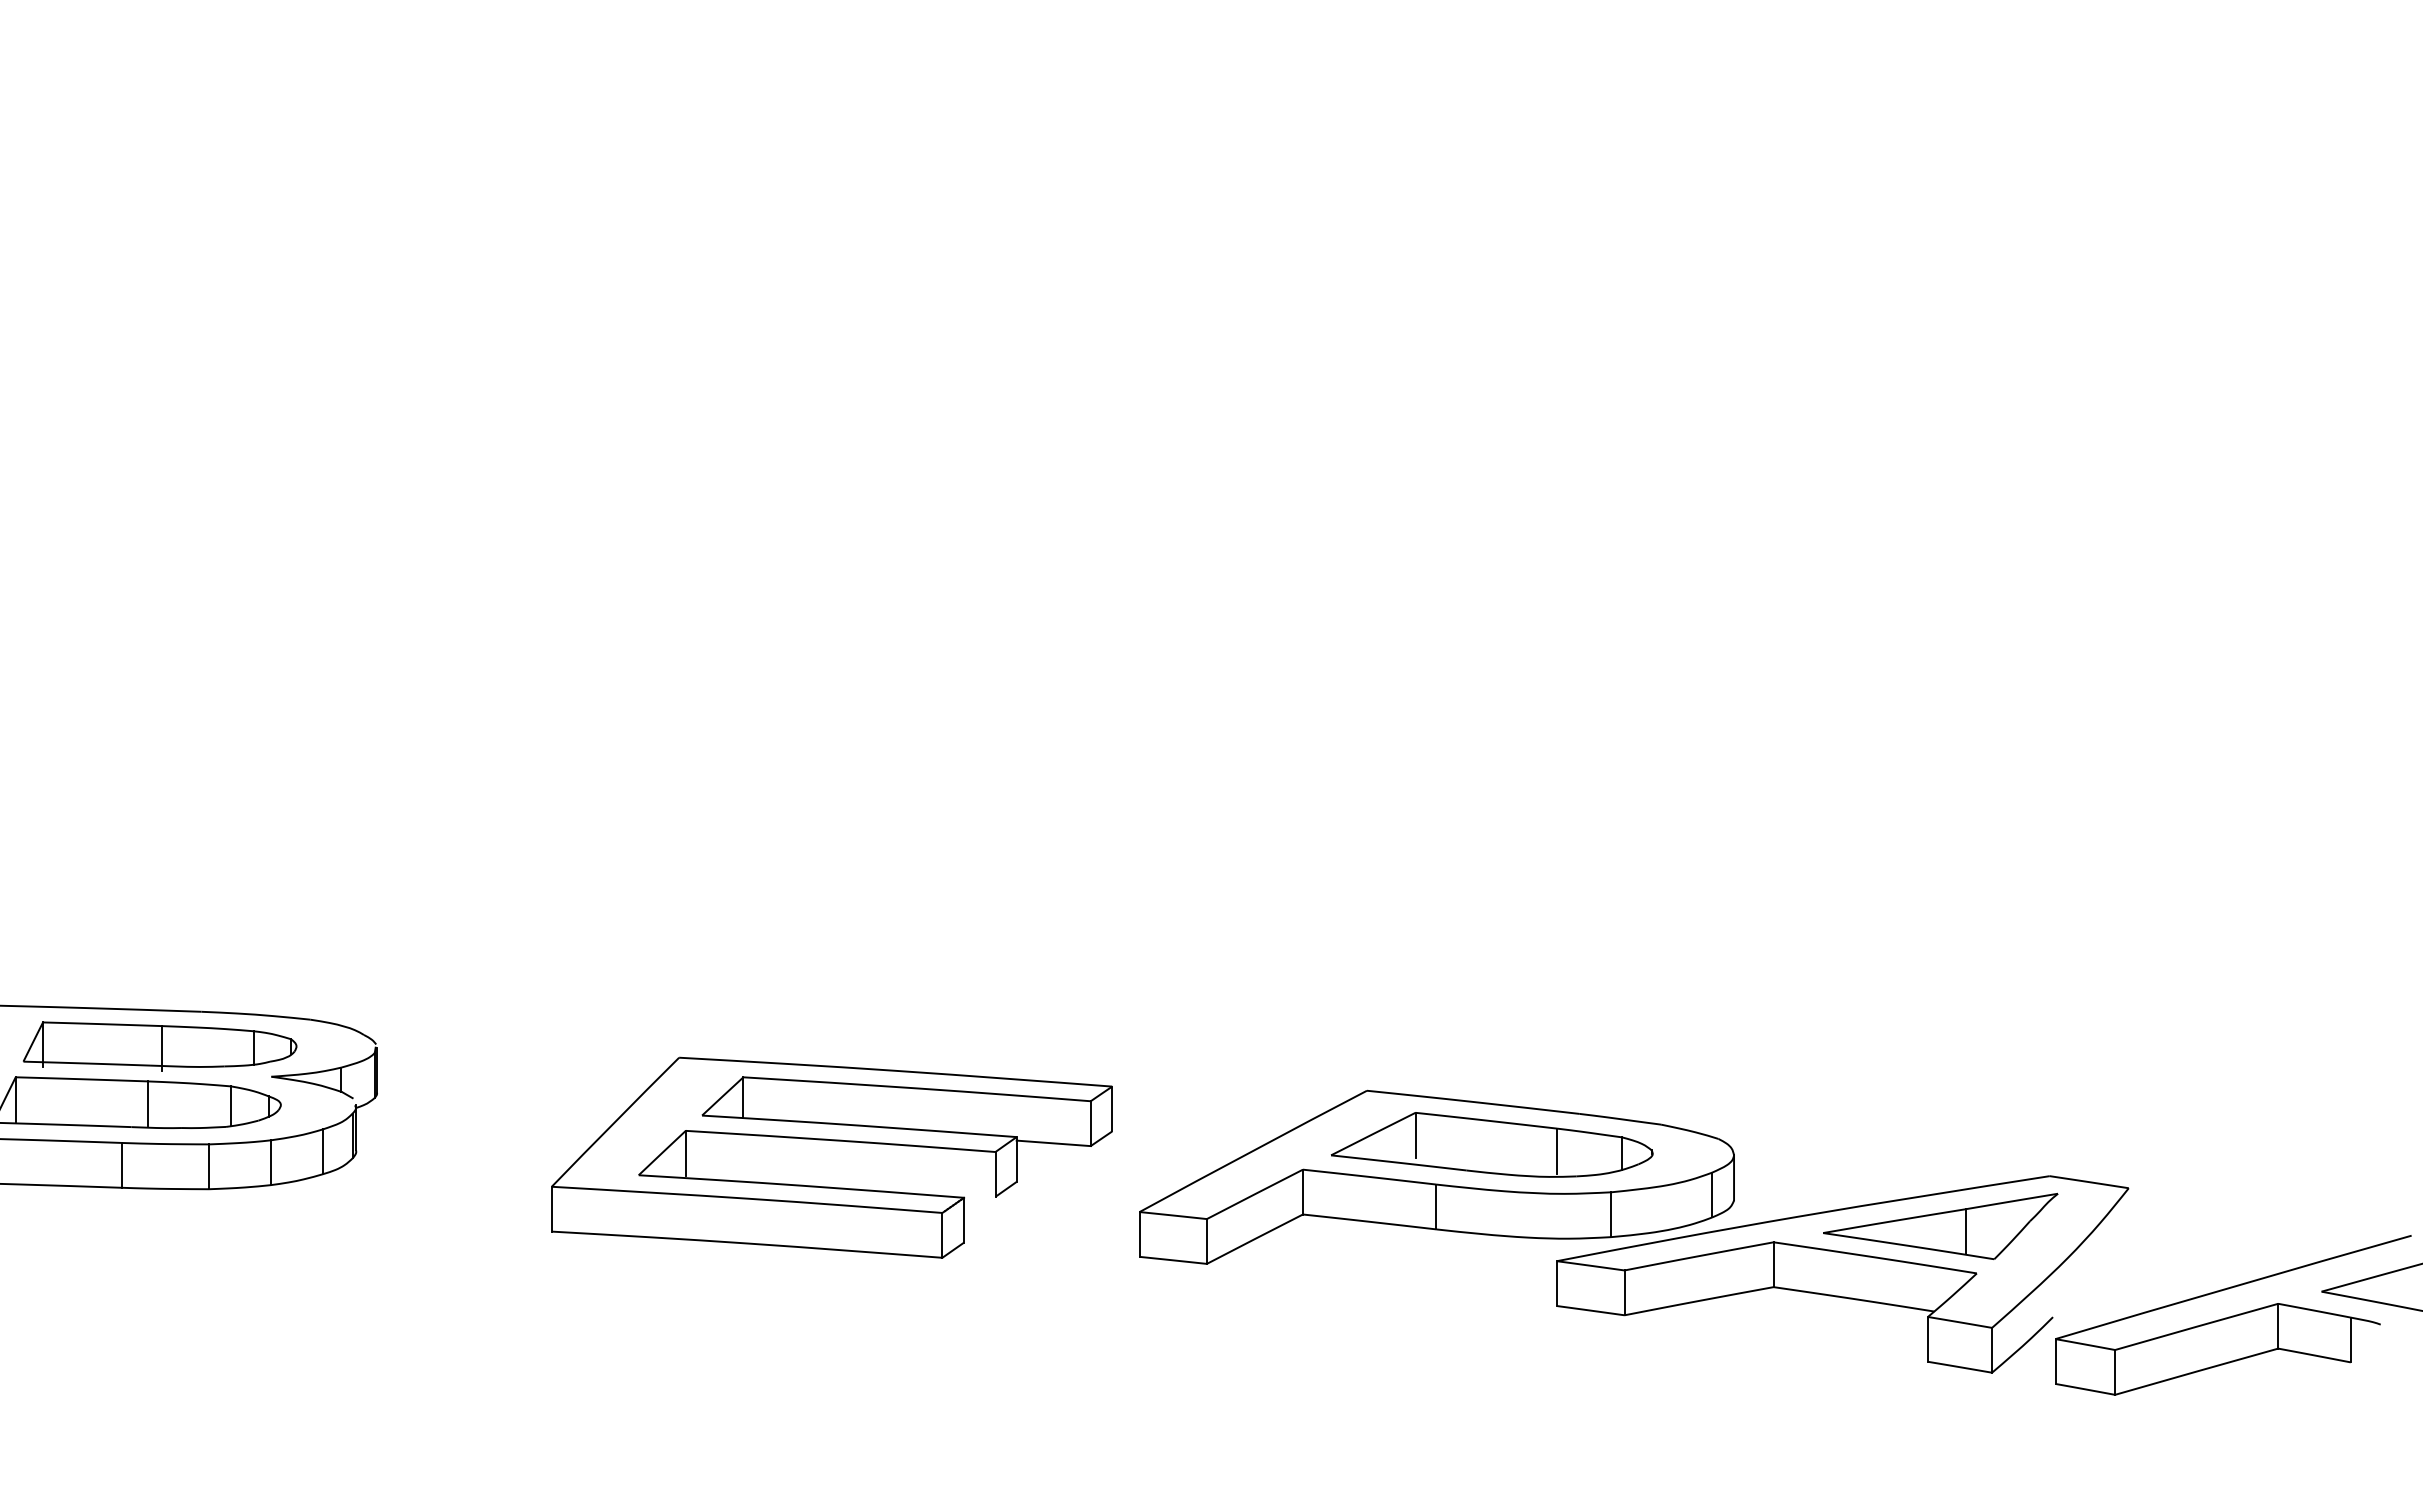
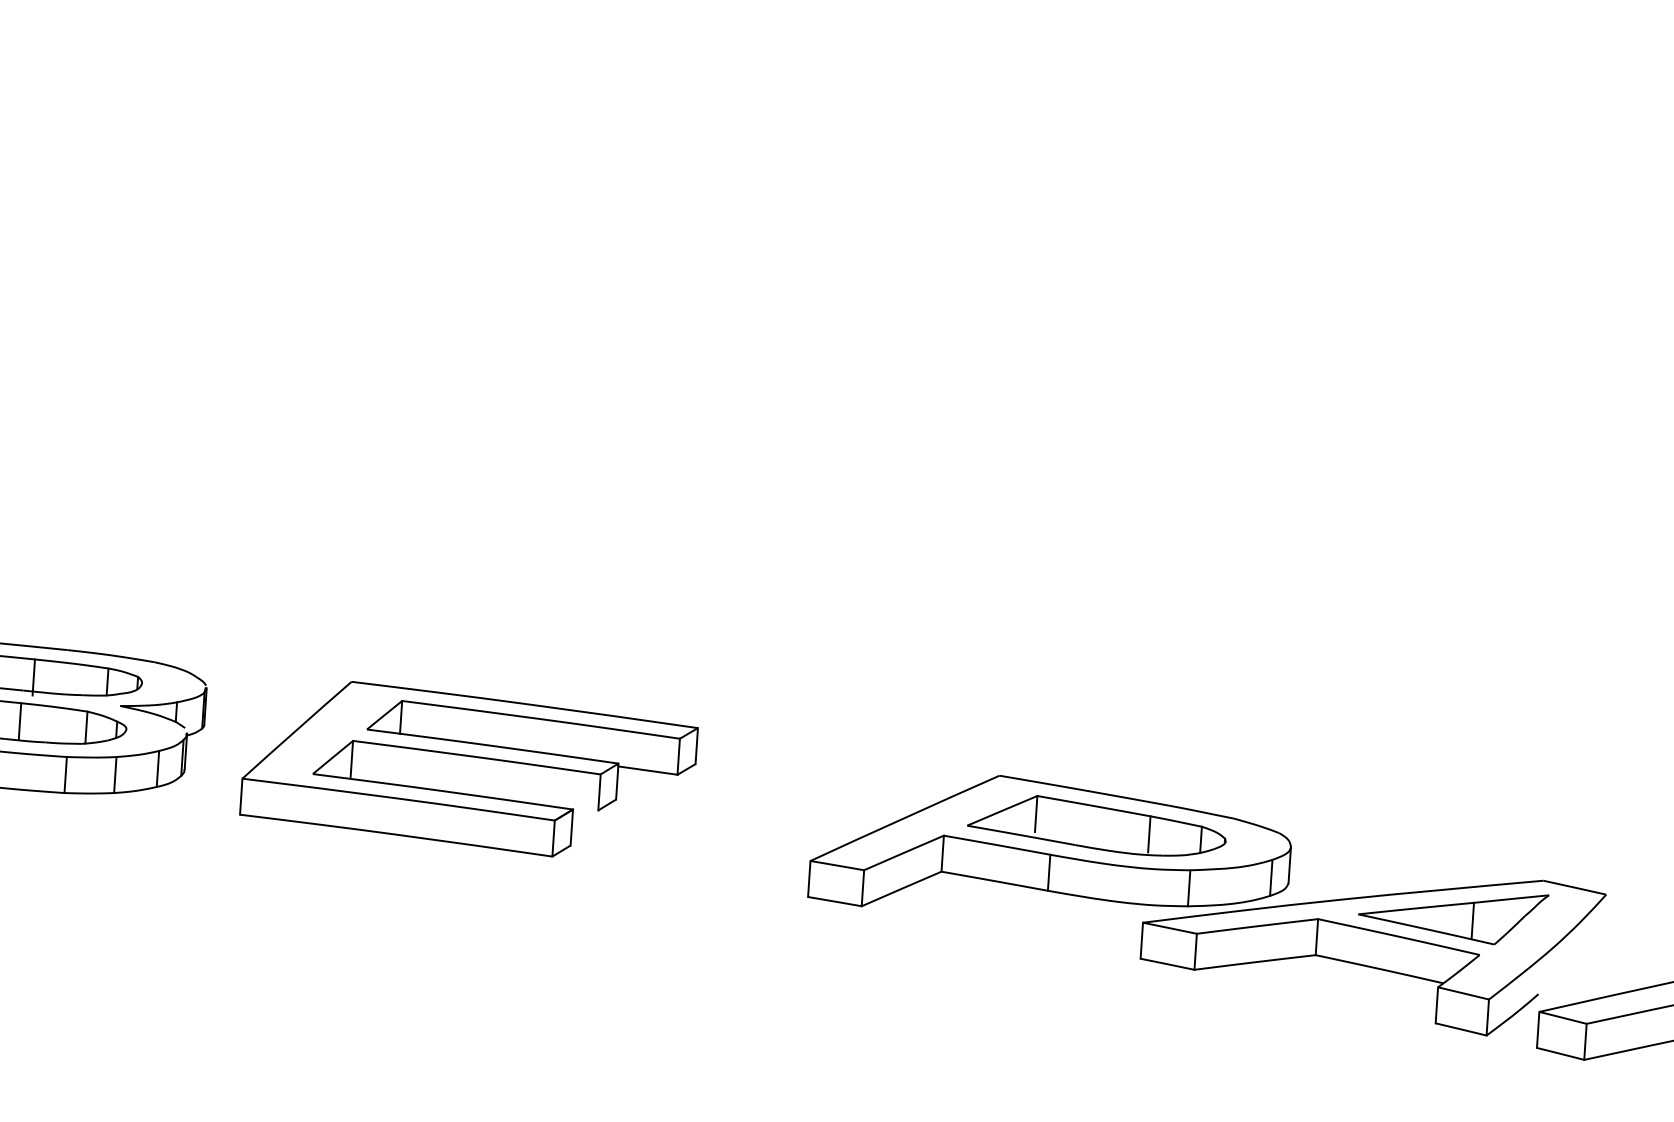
part: (832, 1141) -> (470, 757), moved

